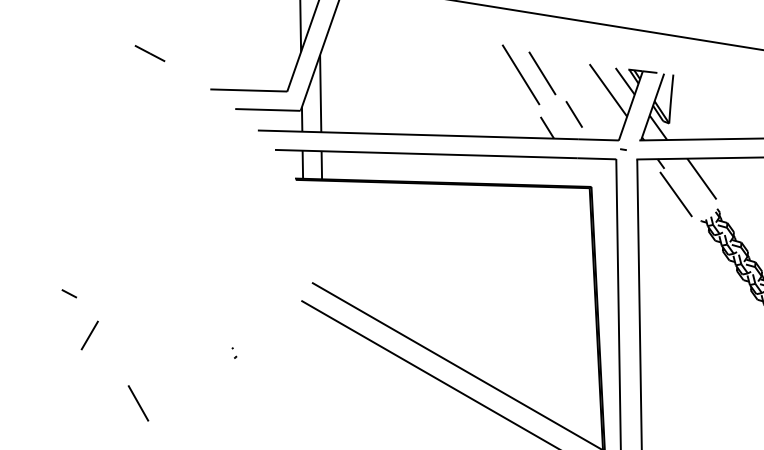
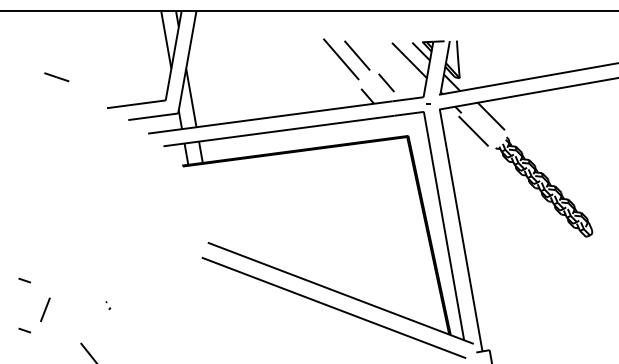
line: (149, 53) -> (56, 77), moved
part: (234, 353) -> (108, 305), moved
line: (58, 357) -> (24, 330), added

